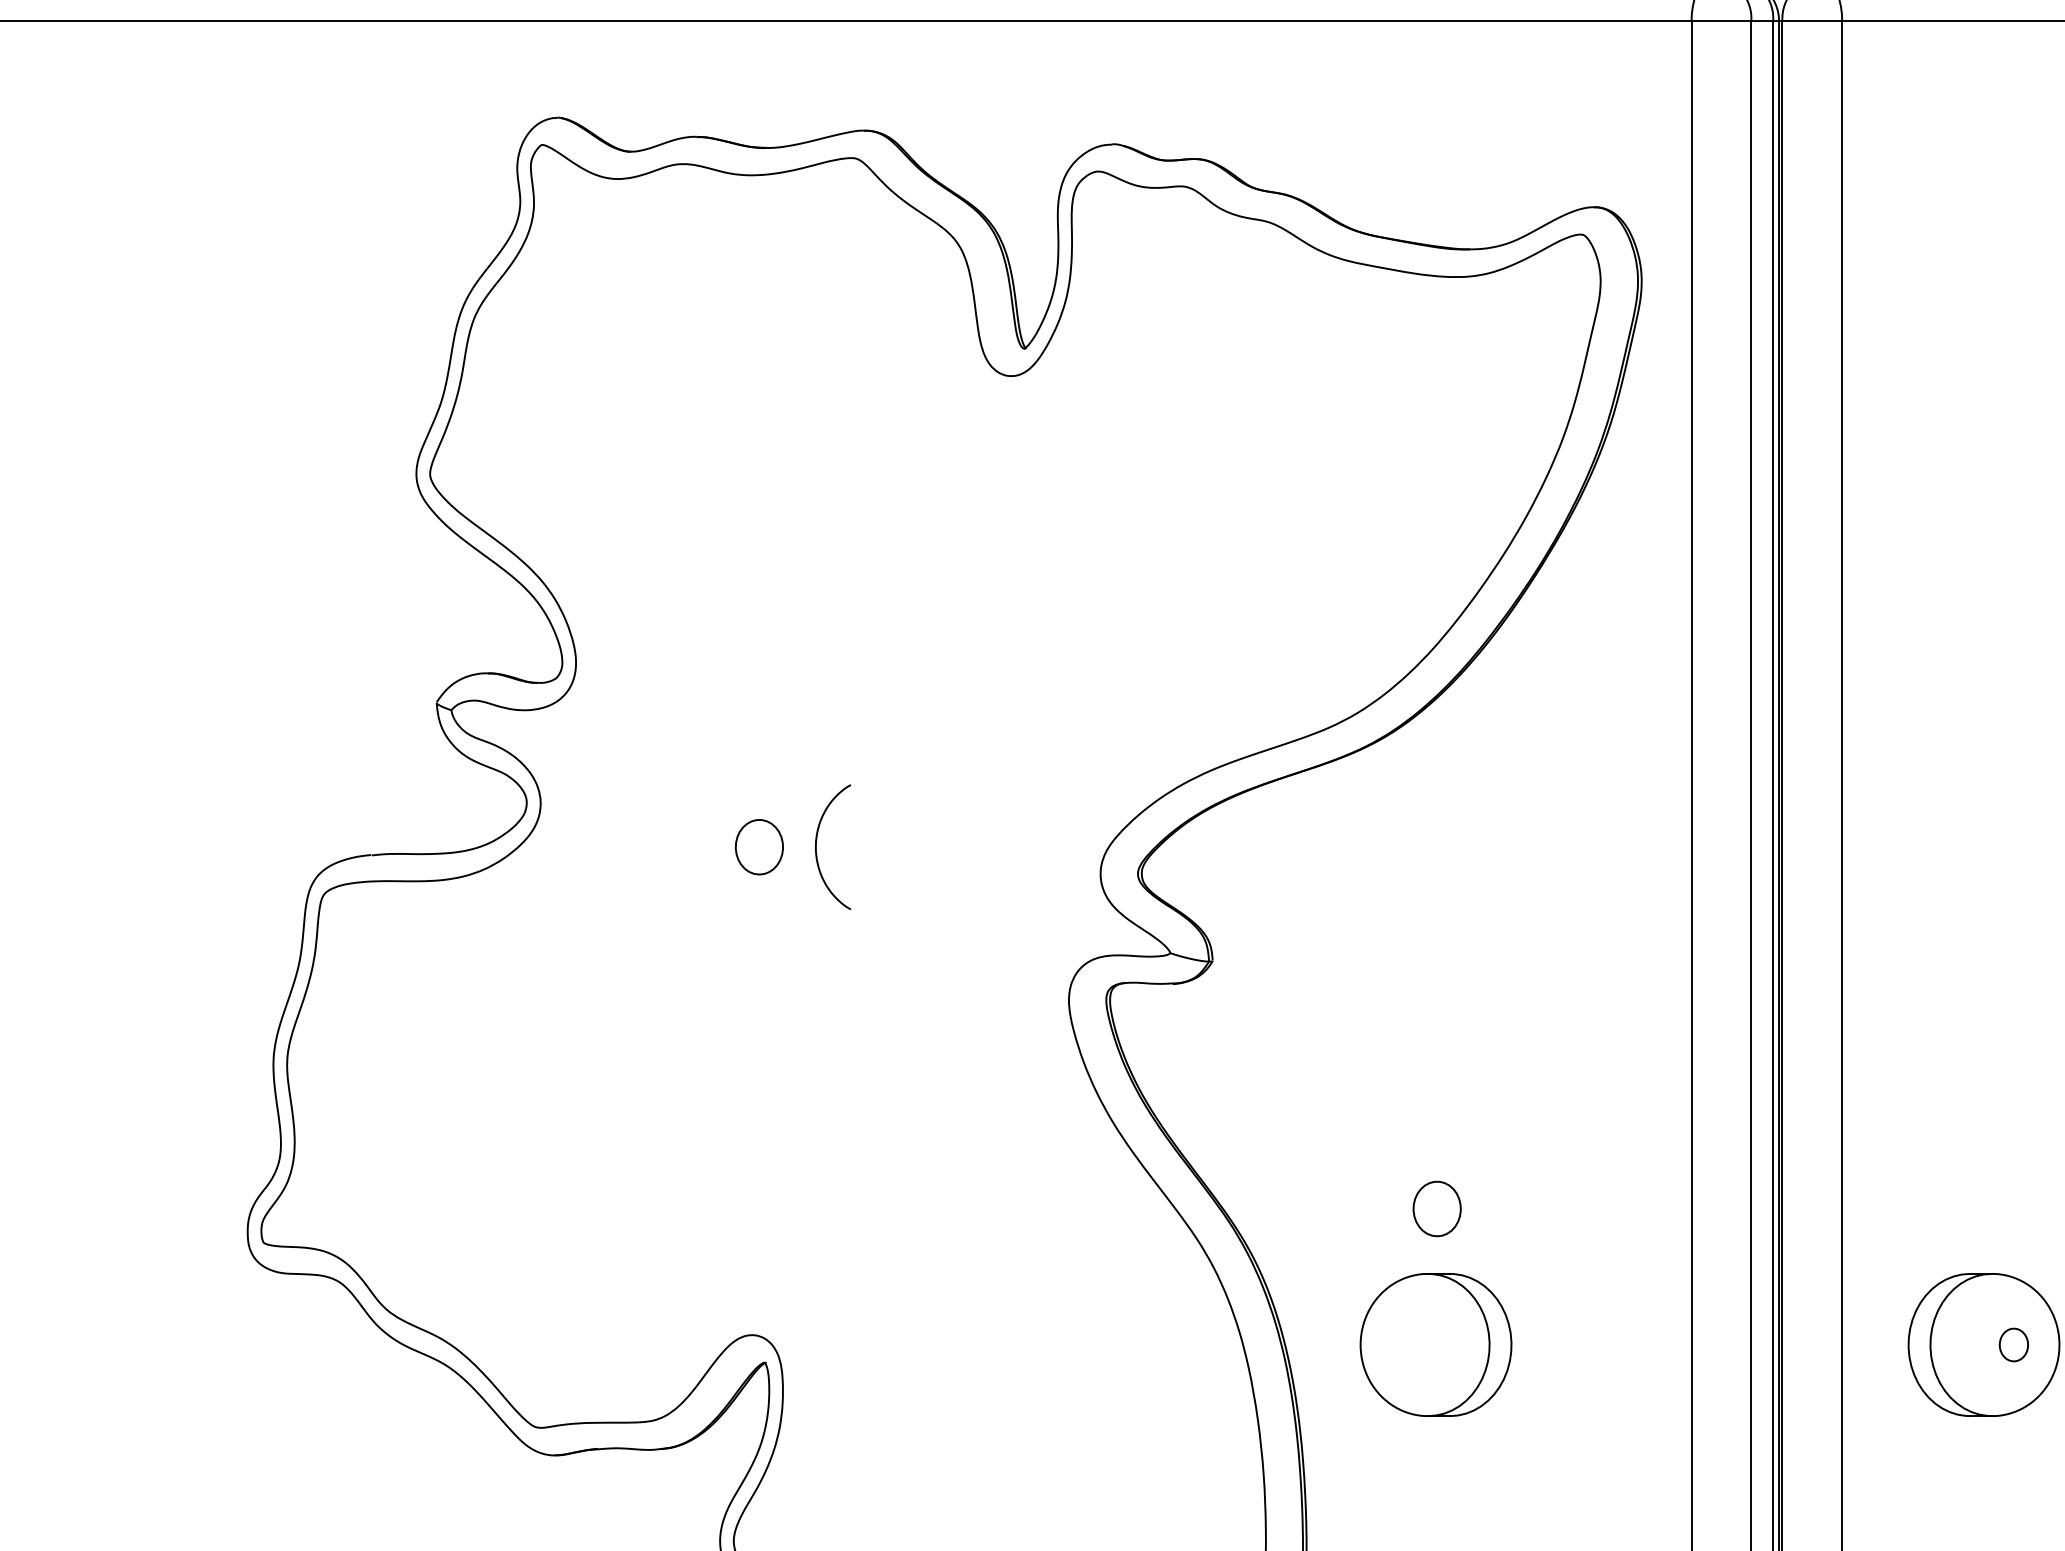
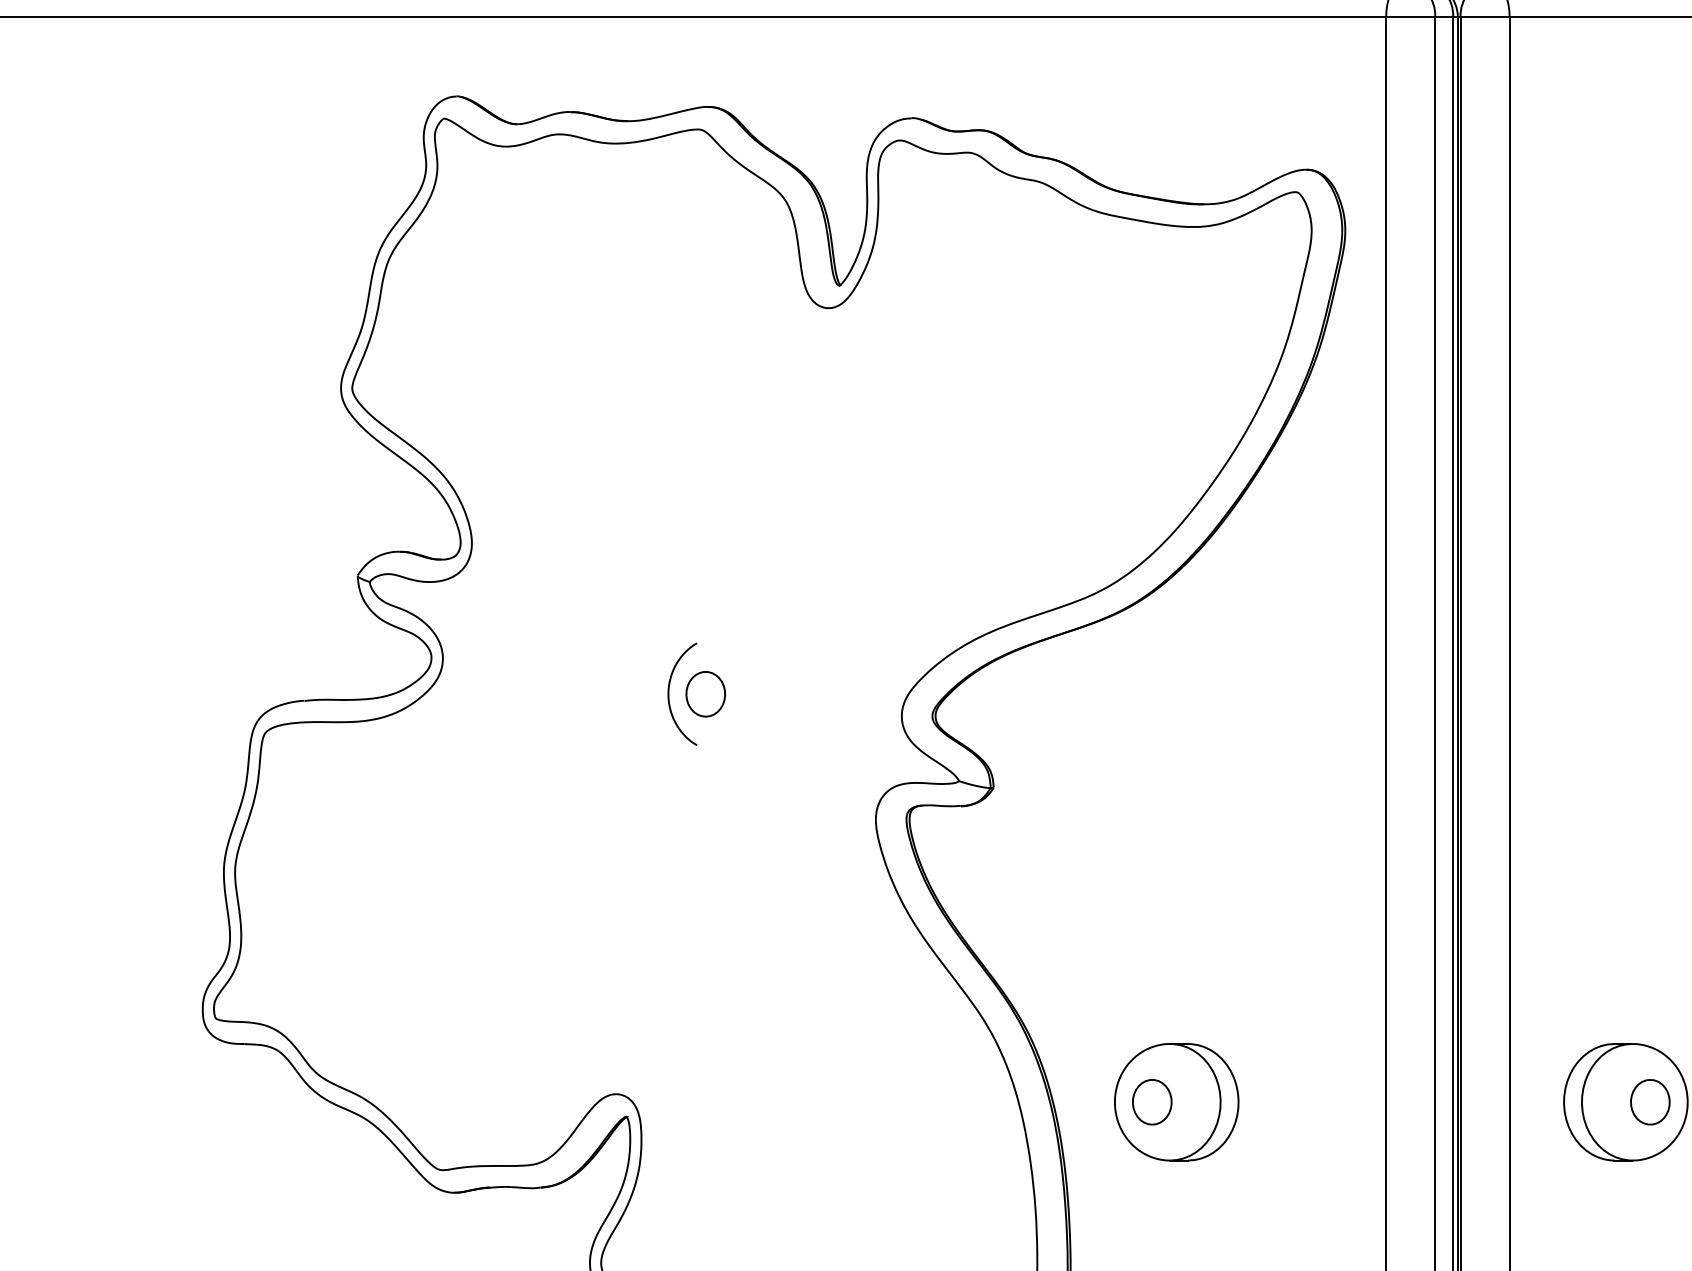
part: (758, 847) -> (705, 694), moved
part: (1436, 1208) -> (1151, 1101), moved
part: (2013, 1344) -> (1650, 1101), size x1.67

